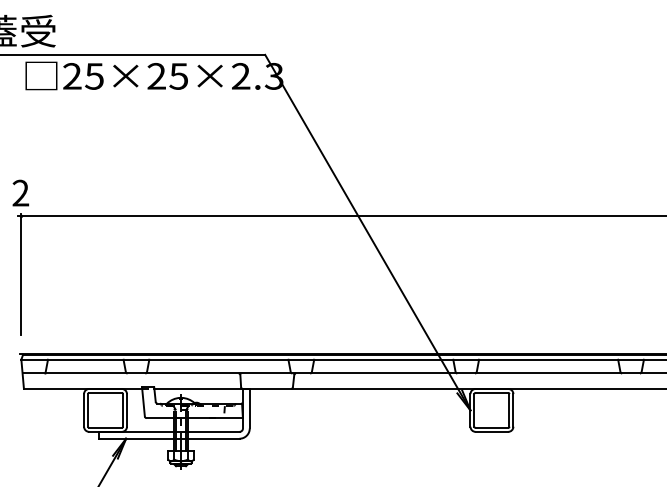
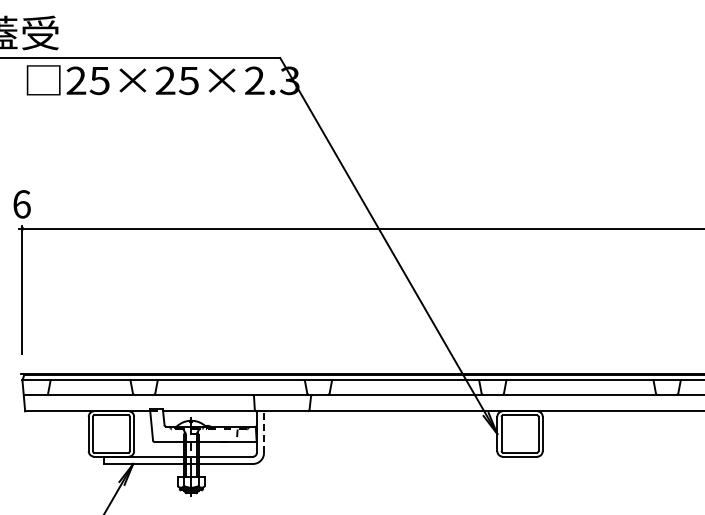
text: (20, 193) -> (21, 204), 2 -> 6
line: (249, 408) -> (263, 432), solid -> dashed

